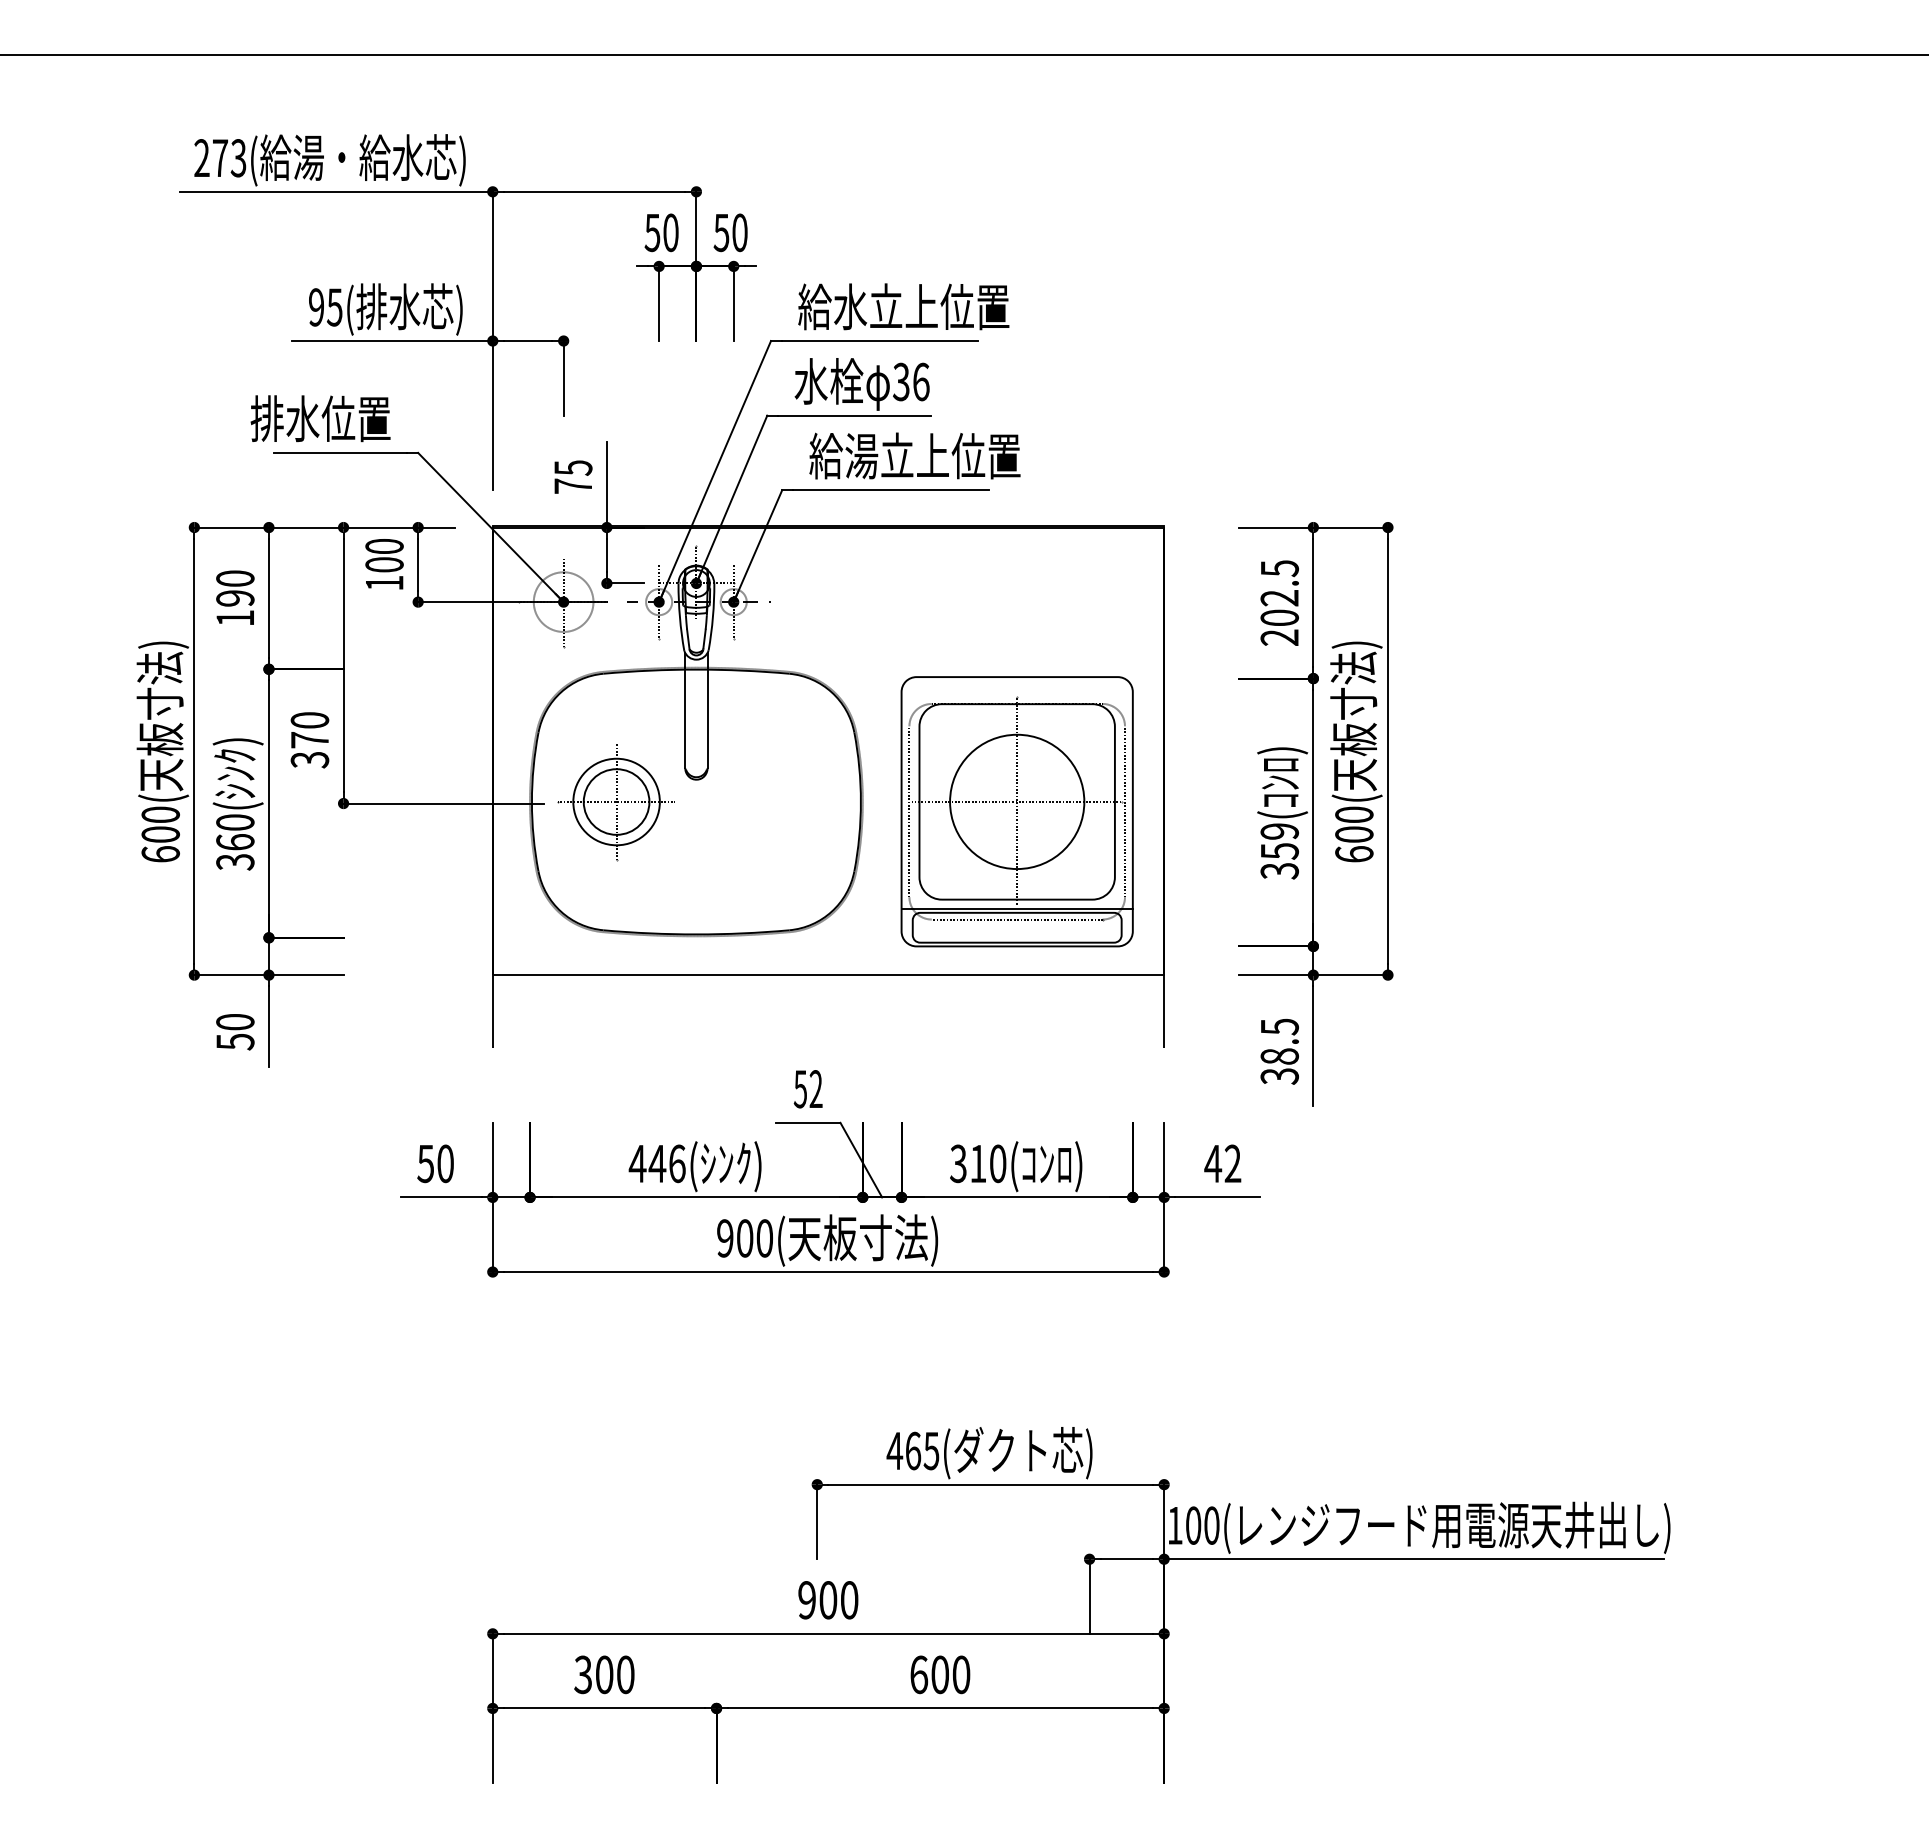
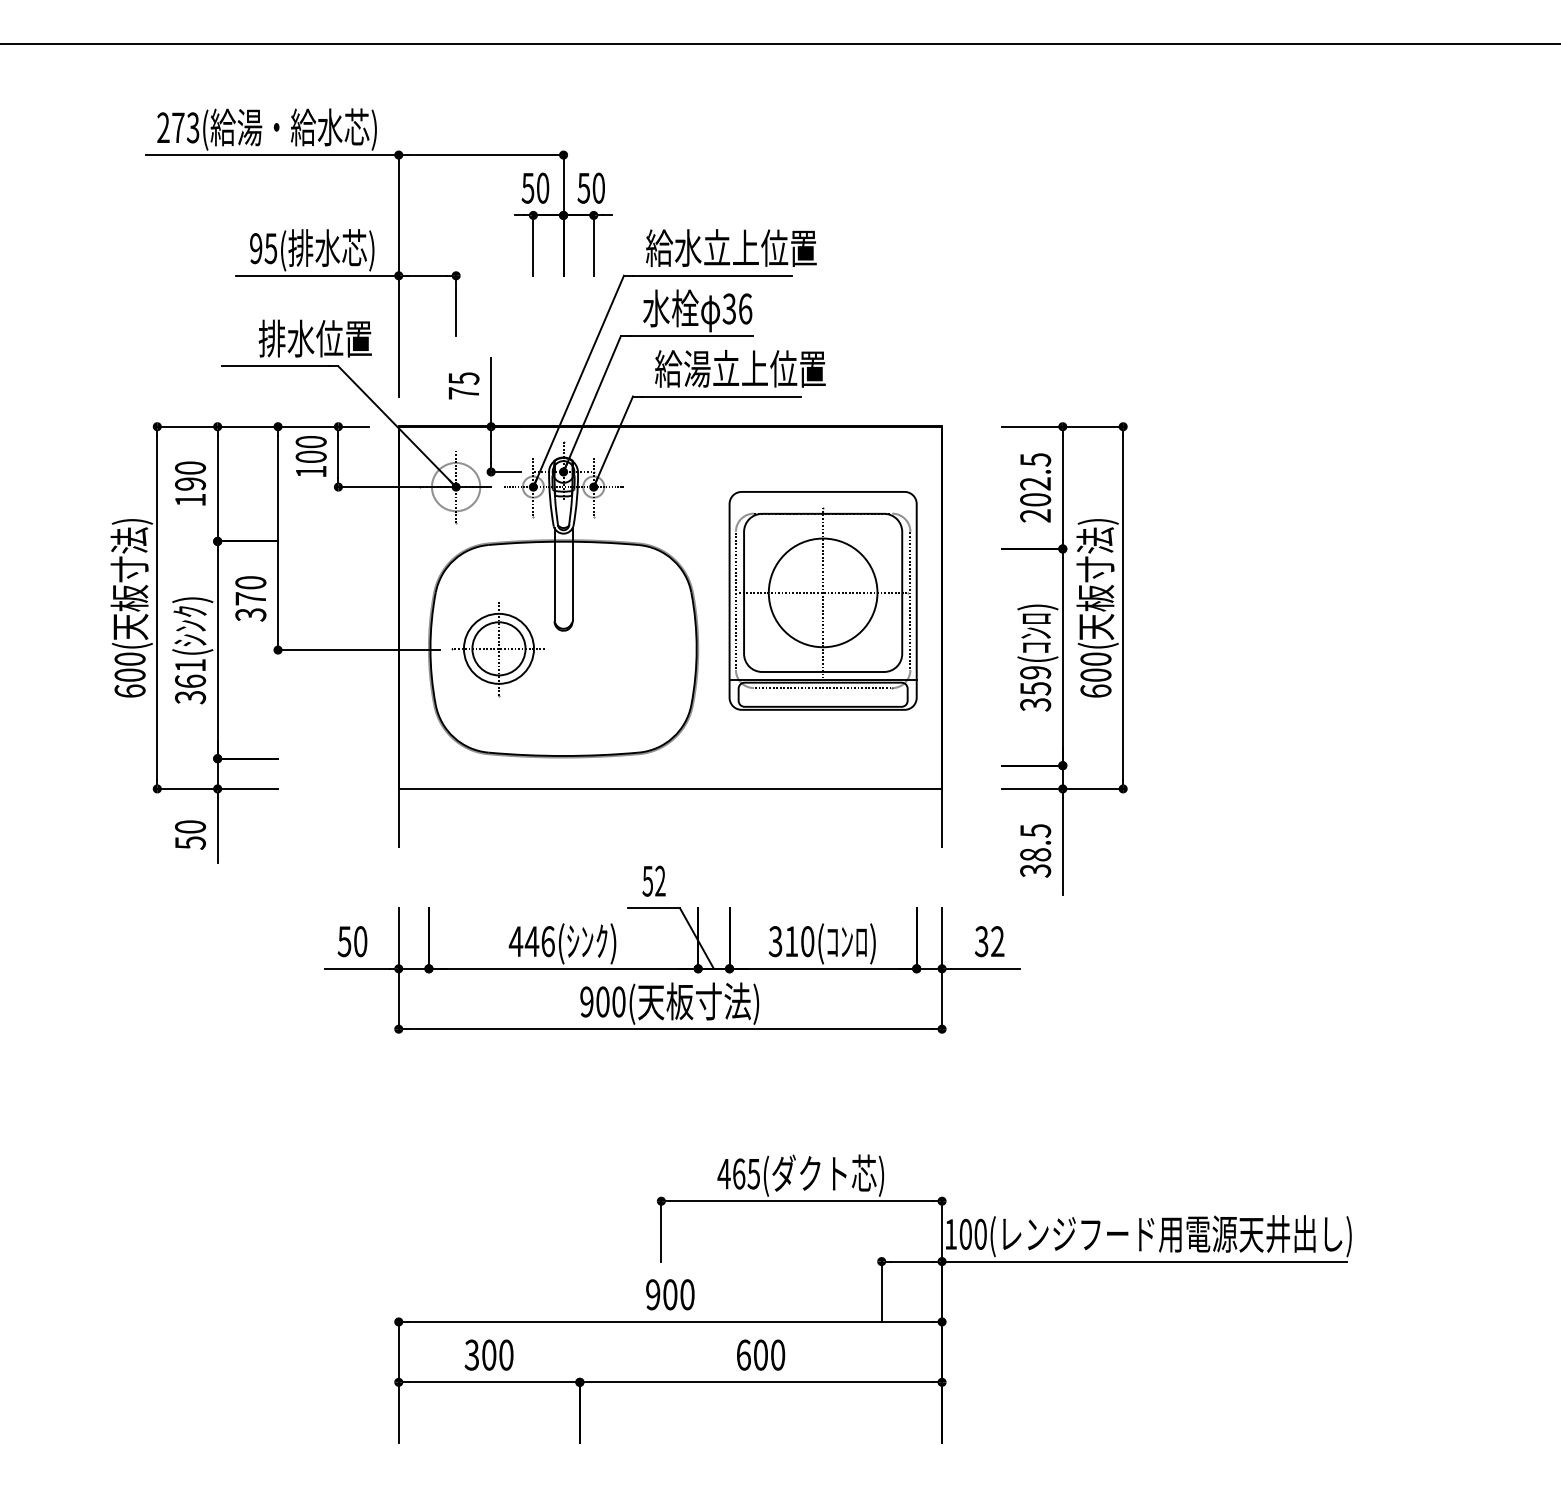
text: (320, 418) -> (315, 338), moved
part: (1016, 811) -> (822, 600), moved
text: (235, 822) -> (190, 665), 360( -> 361(
text: (1213, 1163) -> (981, 941), 42 -> 32

